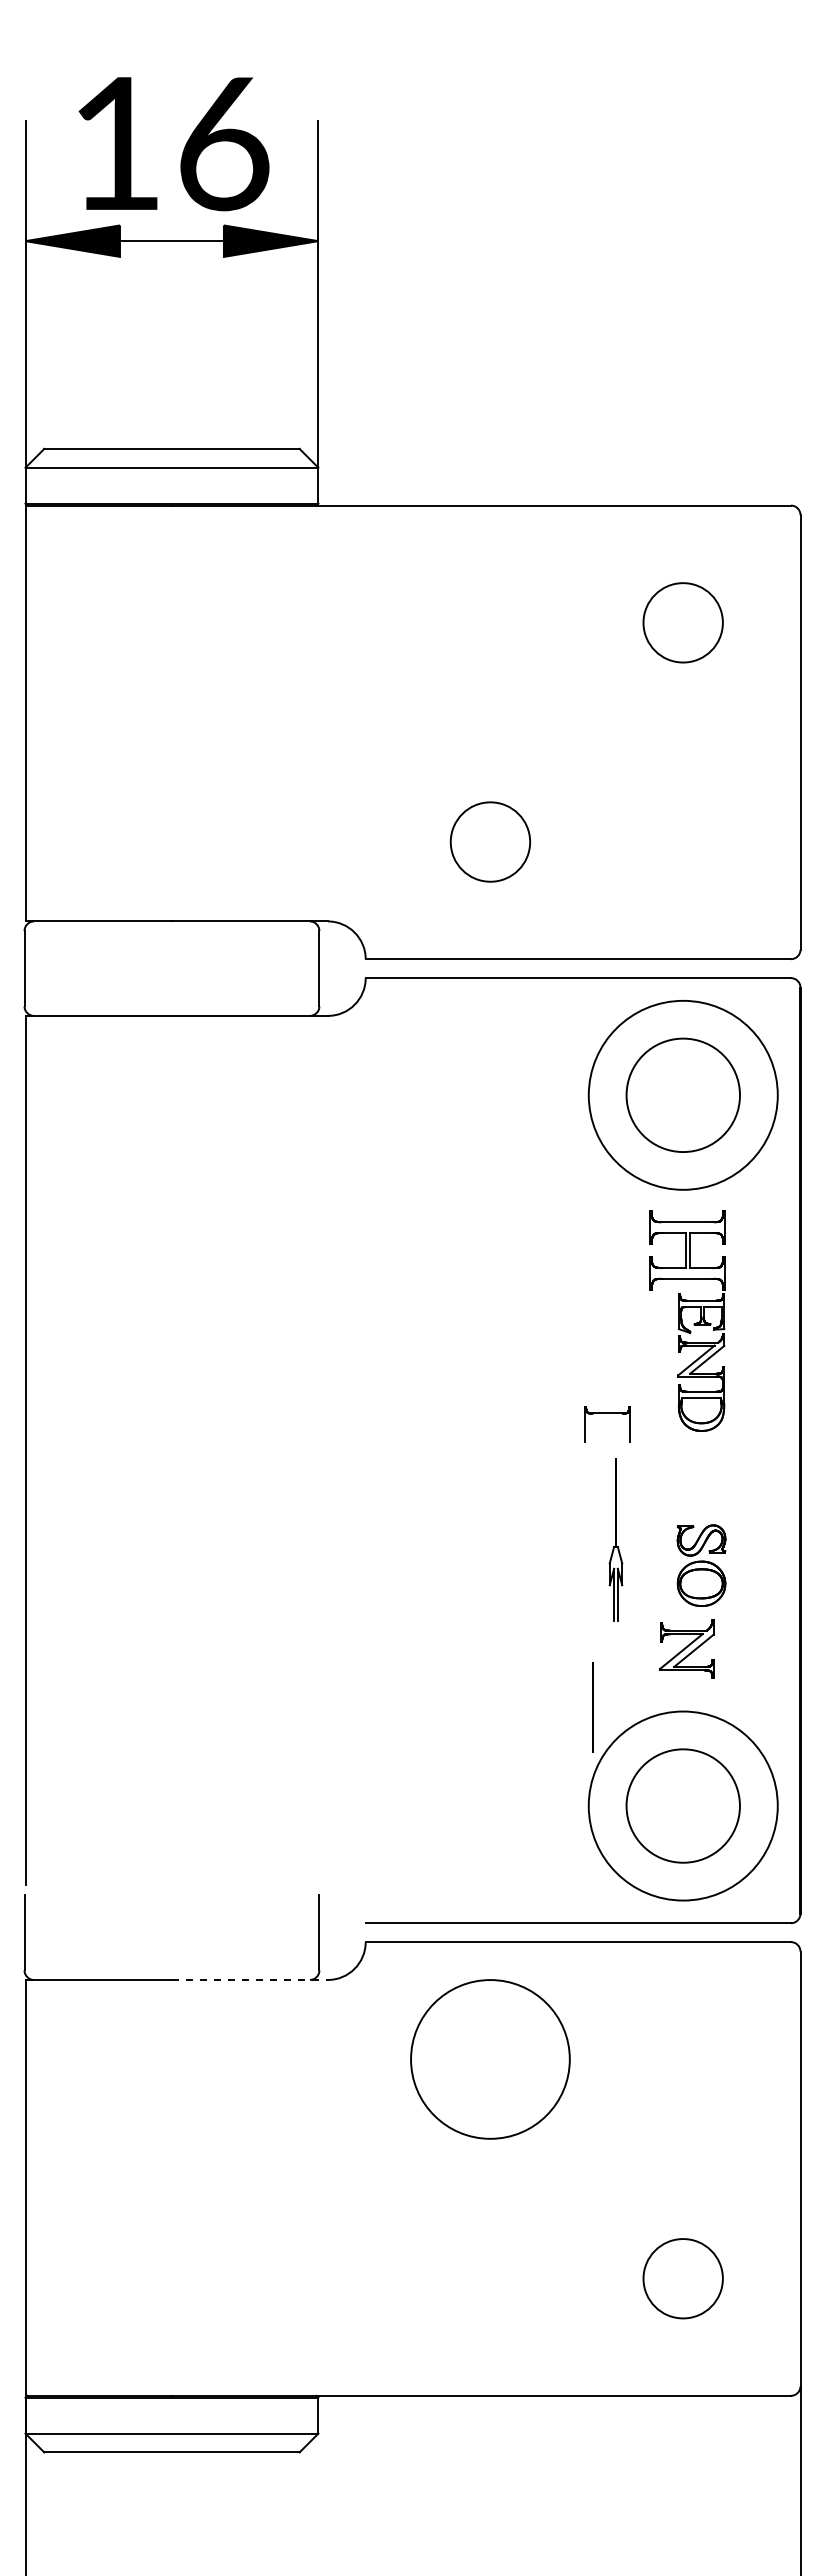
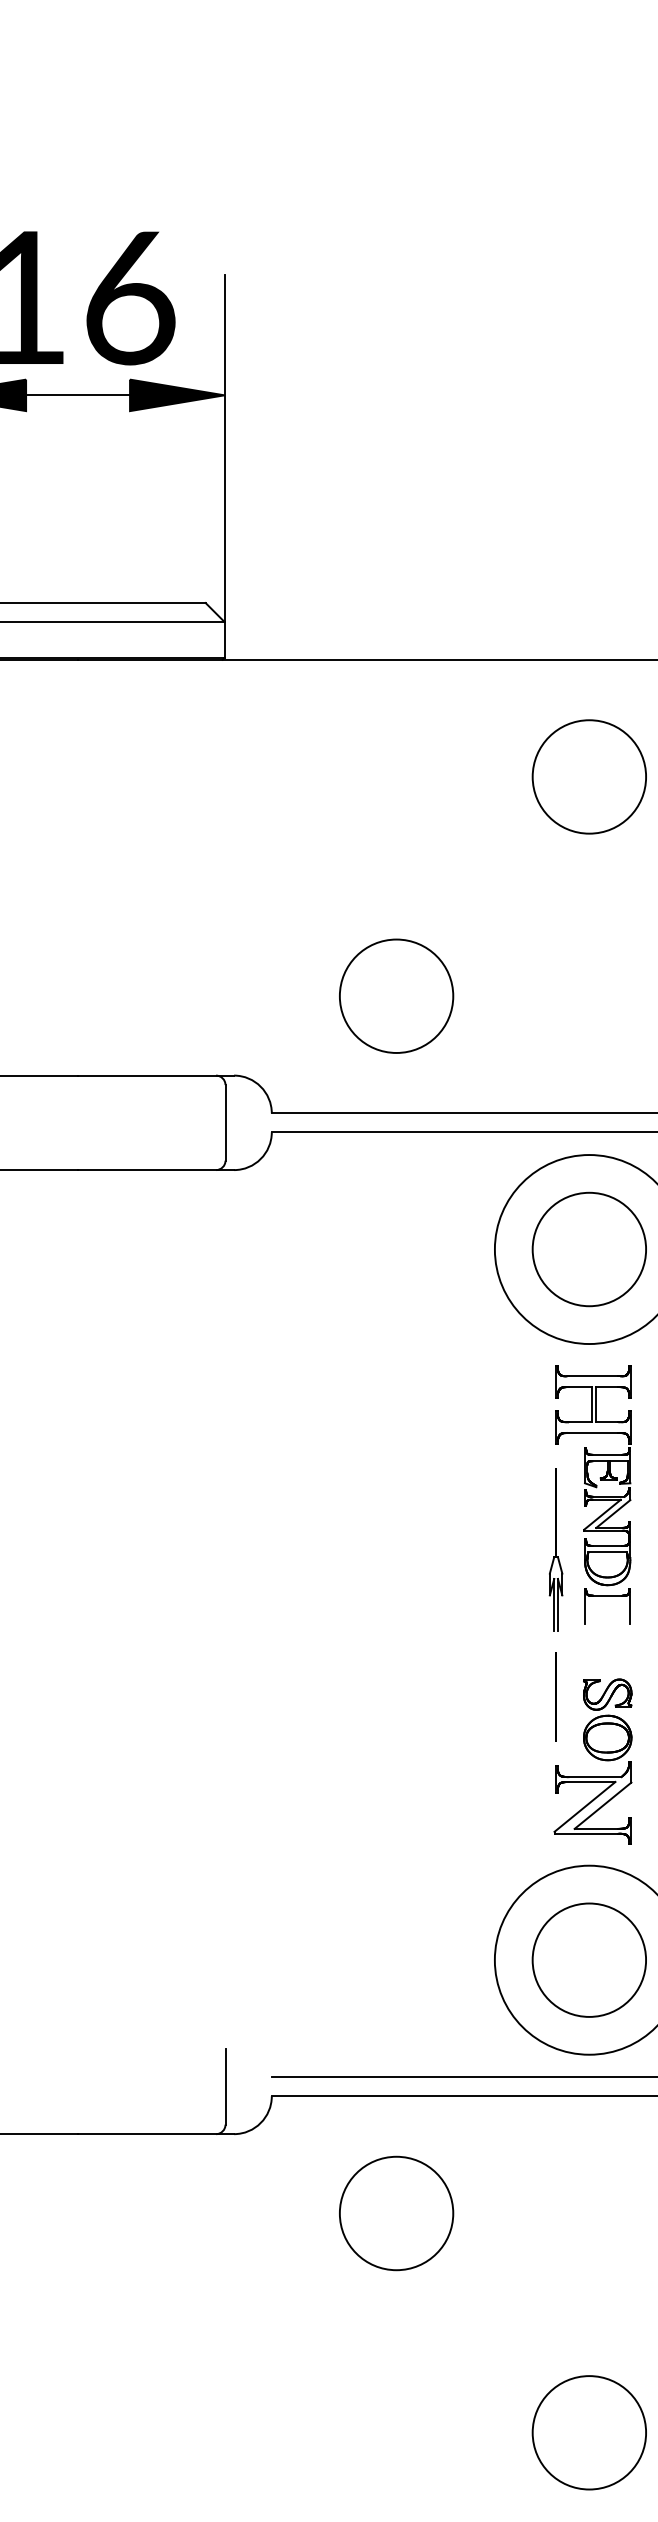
circle: (682, 622) -> (588, 776), size x1.43
circle: (490, 841) -> (396, 995), size x1.43
part: (607, 1413) -> (607, 1595), moved
part: (615, 1539) -> (555, 1549), moved
part: (686, 1648) -> (592, 1802), size x1.43
line: (592, 1707) -> (555, 1696), moved
line: (249, 1979) -> (155, 2133), dashed -> solid
circle: (490, 2058) -> (396, 2212), size x0.71
circle: (682, 2278) -> (588, 2432), size x1.43

